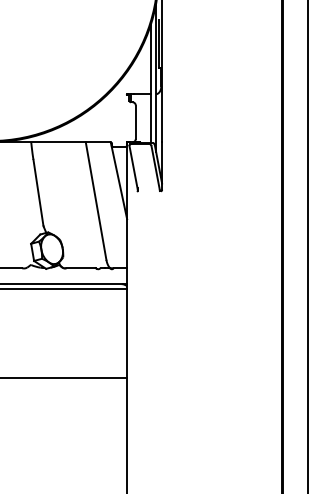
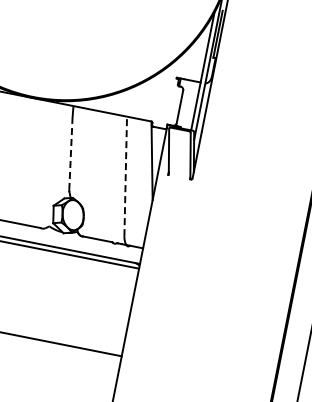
line: (38, 192) -> (70, 156), solid -> dashed
line: (96, 201) -> (126, 176), solid -> dashed

